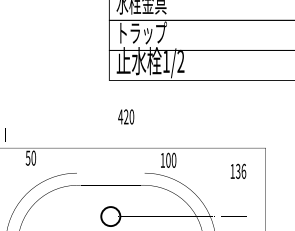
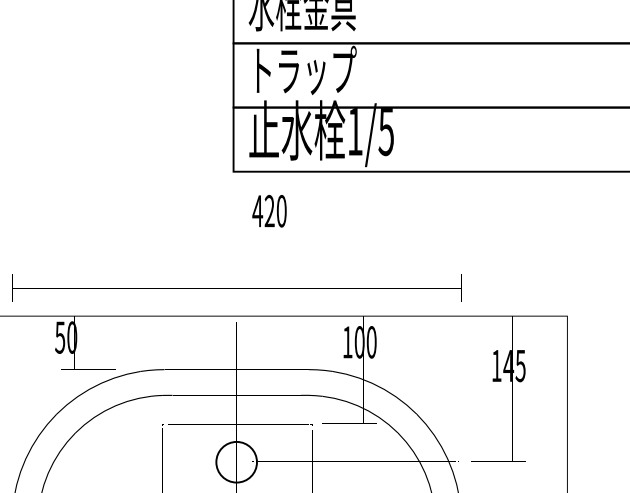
text: (180, 61) -> (385, 131), 1/2 -> 1/5
text: (126, 116) -> (270, 210), moved
text: (240, 170) -> (513, 363), 136 -> 145

